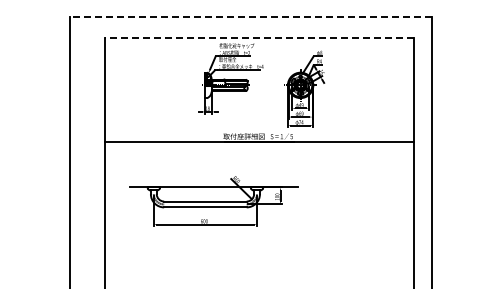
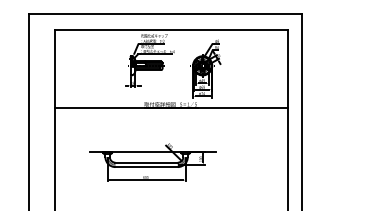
line: (251, 16) -> (165, 13), dashed -> solid
line: (259, 38) -> (171, 30), dashed -> solid
part: (213, 201) -> (152, 162), moved

